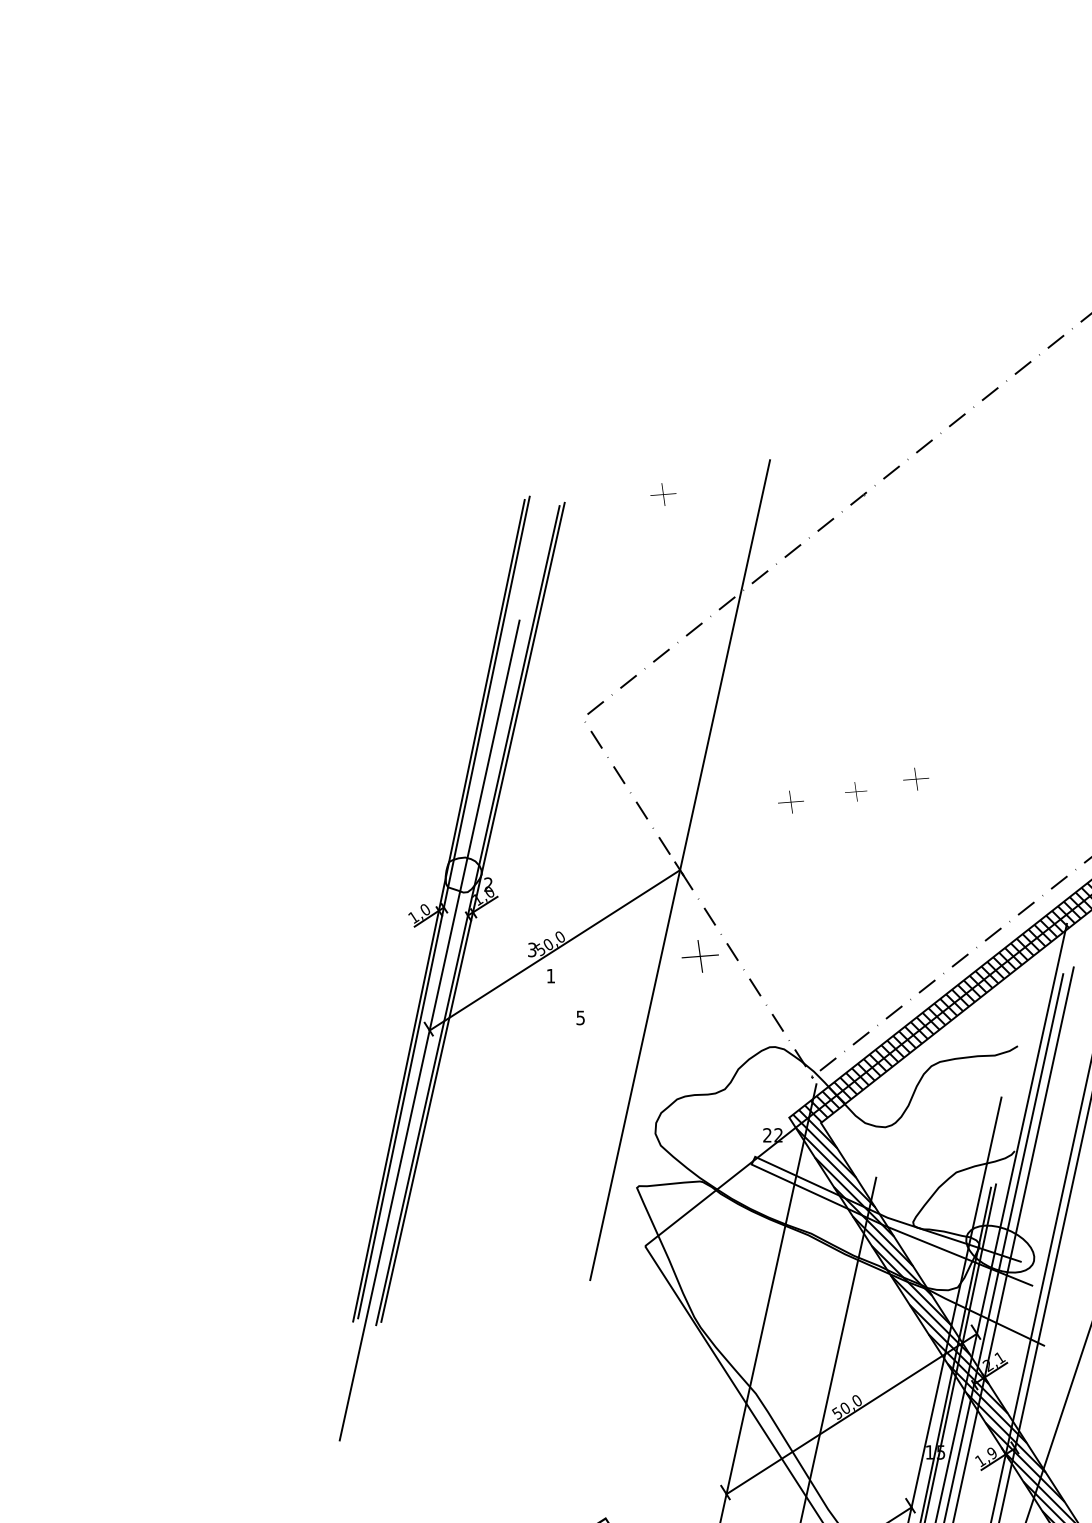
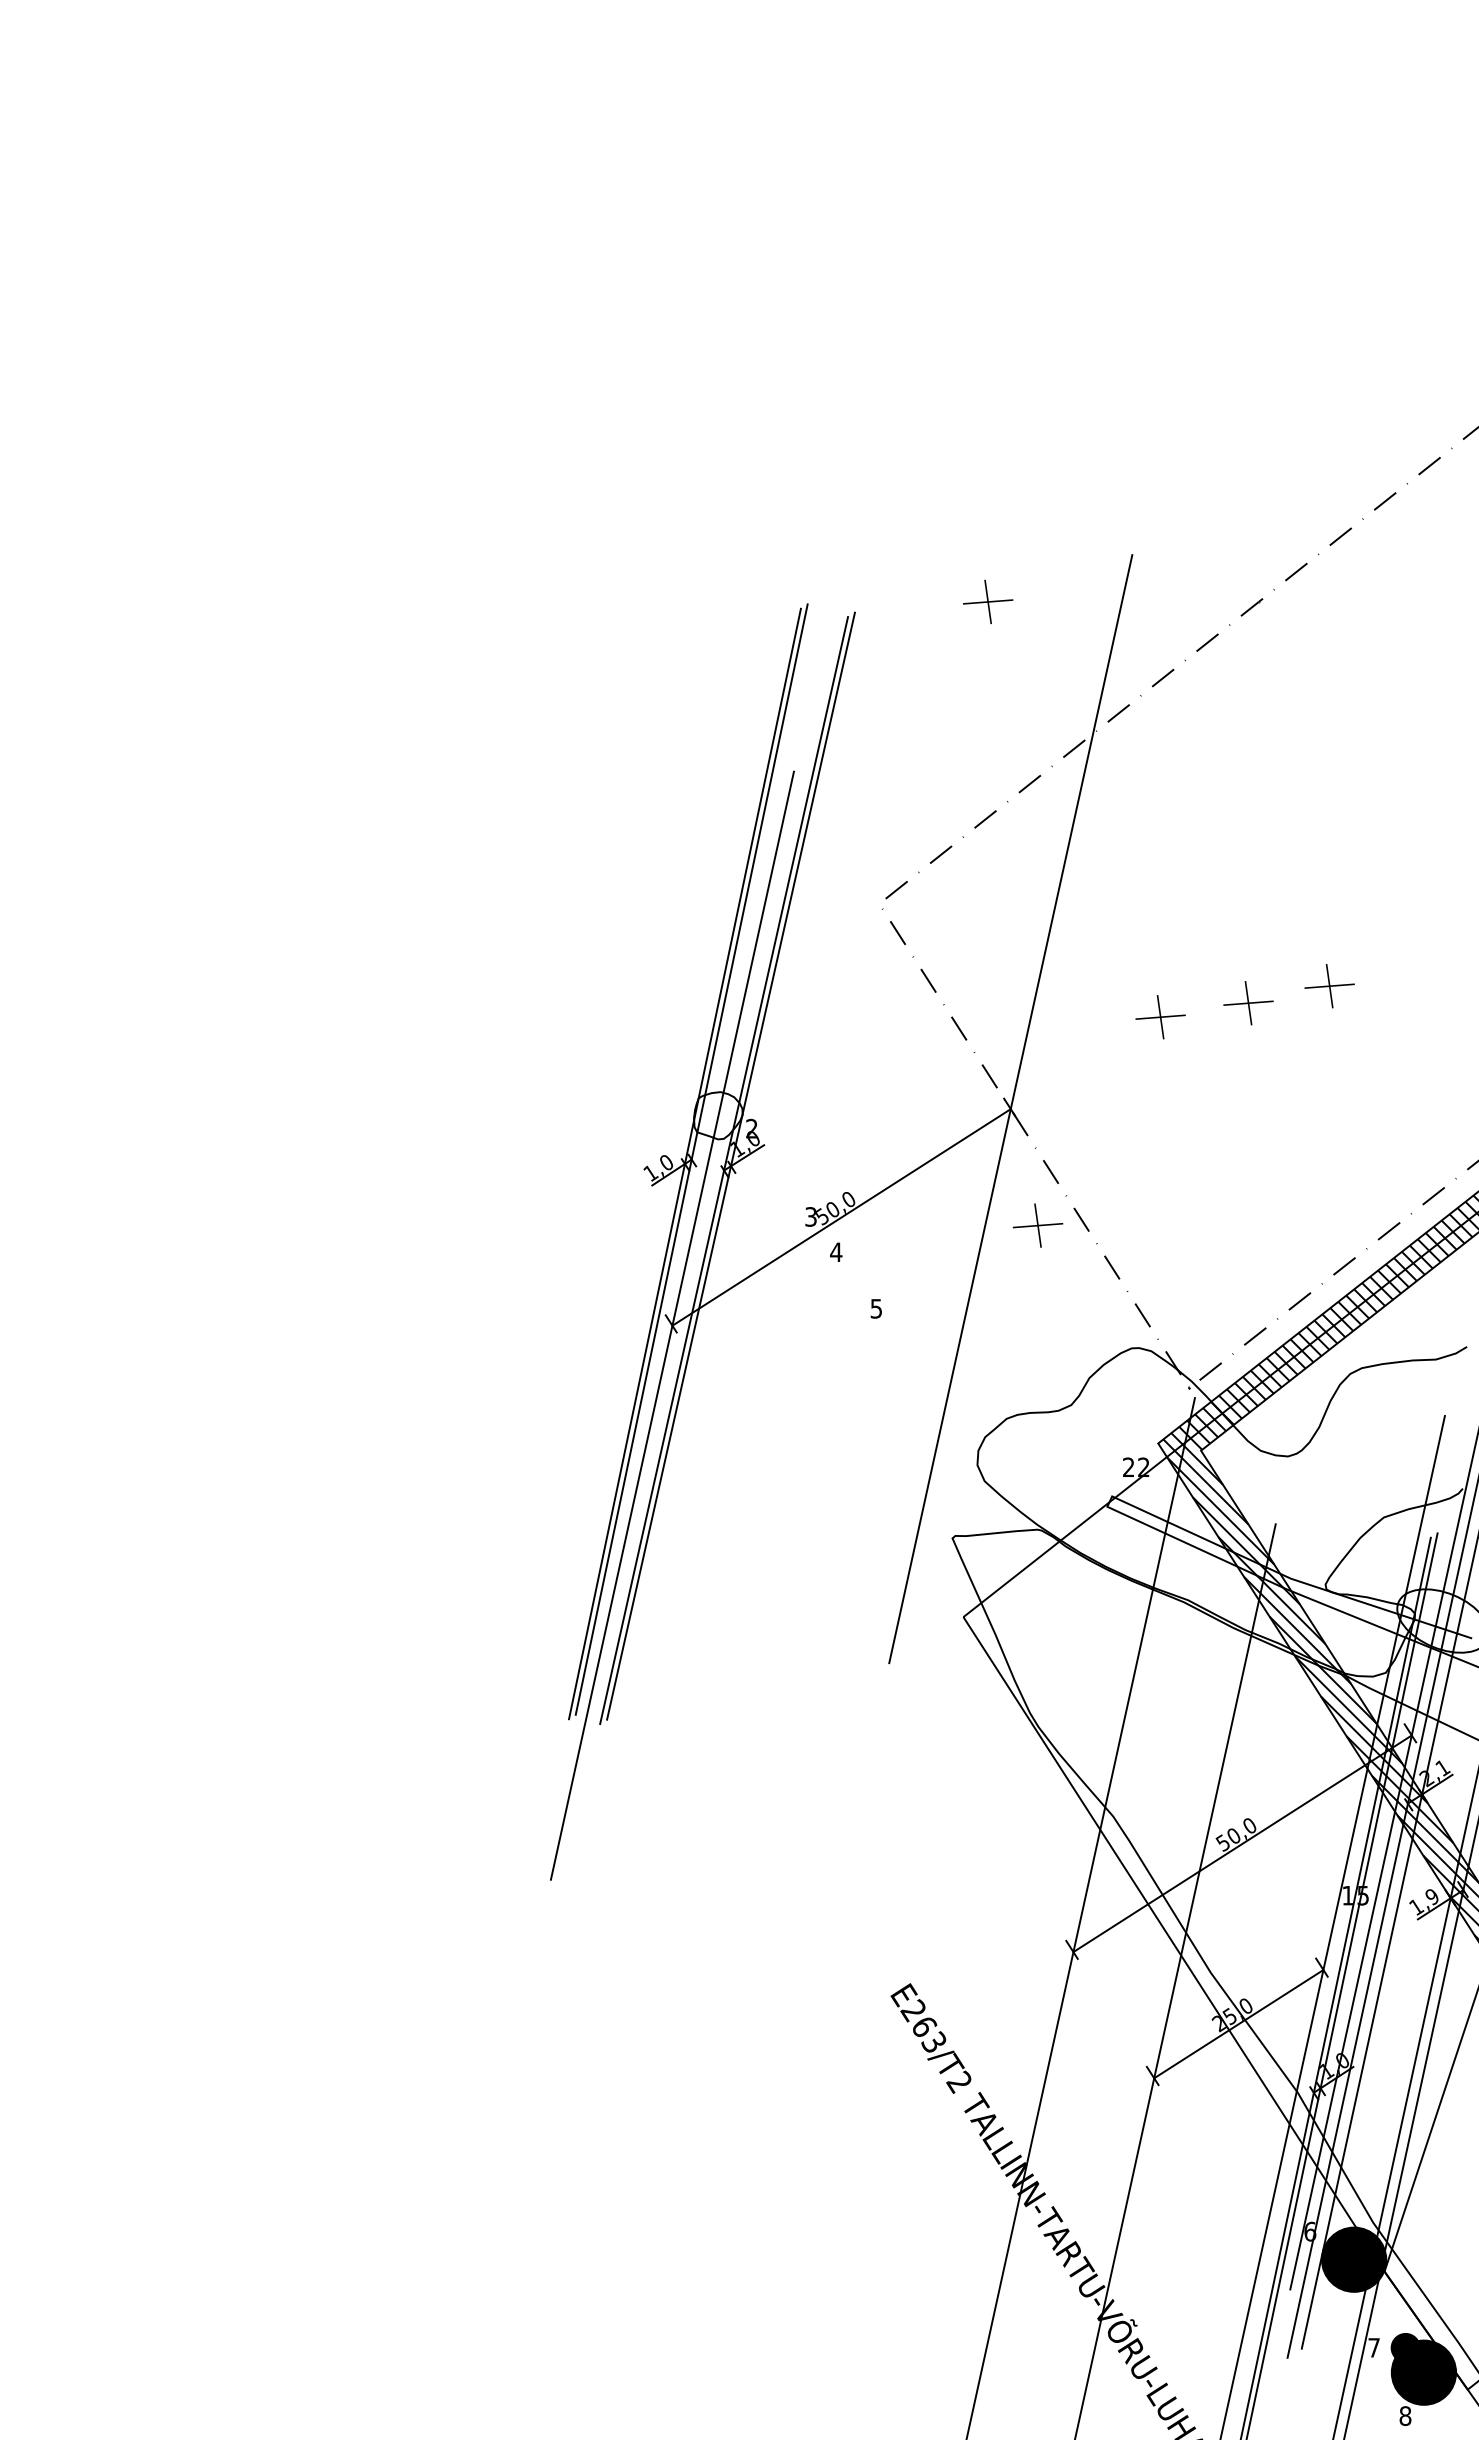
part: (663, 494) -> (988, 601), size x1.43
part: (916, 779) -> (1329, 986), size x1.43
part: (856, 791) -> (1248, 1003), size x1.67
part: (790, 802) -> (1160, 1017), size x1.43
text: (551, 975) -> (836, 1251), 1 -> 4

